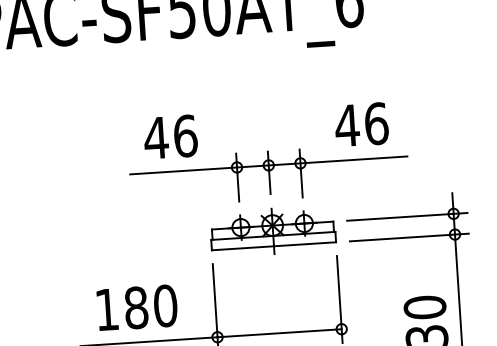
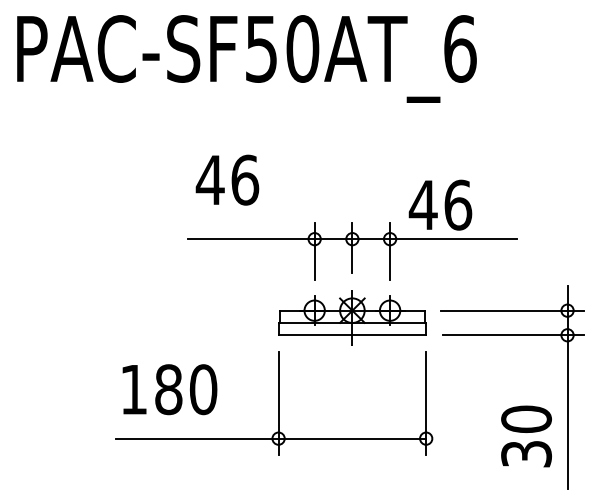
text: (361, 124) -> (440, 204), moved
text: (170, 136) -> (227, 179), moved
text: (136, 307) -> (169, 389), moved

